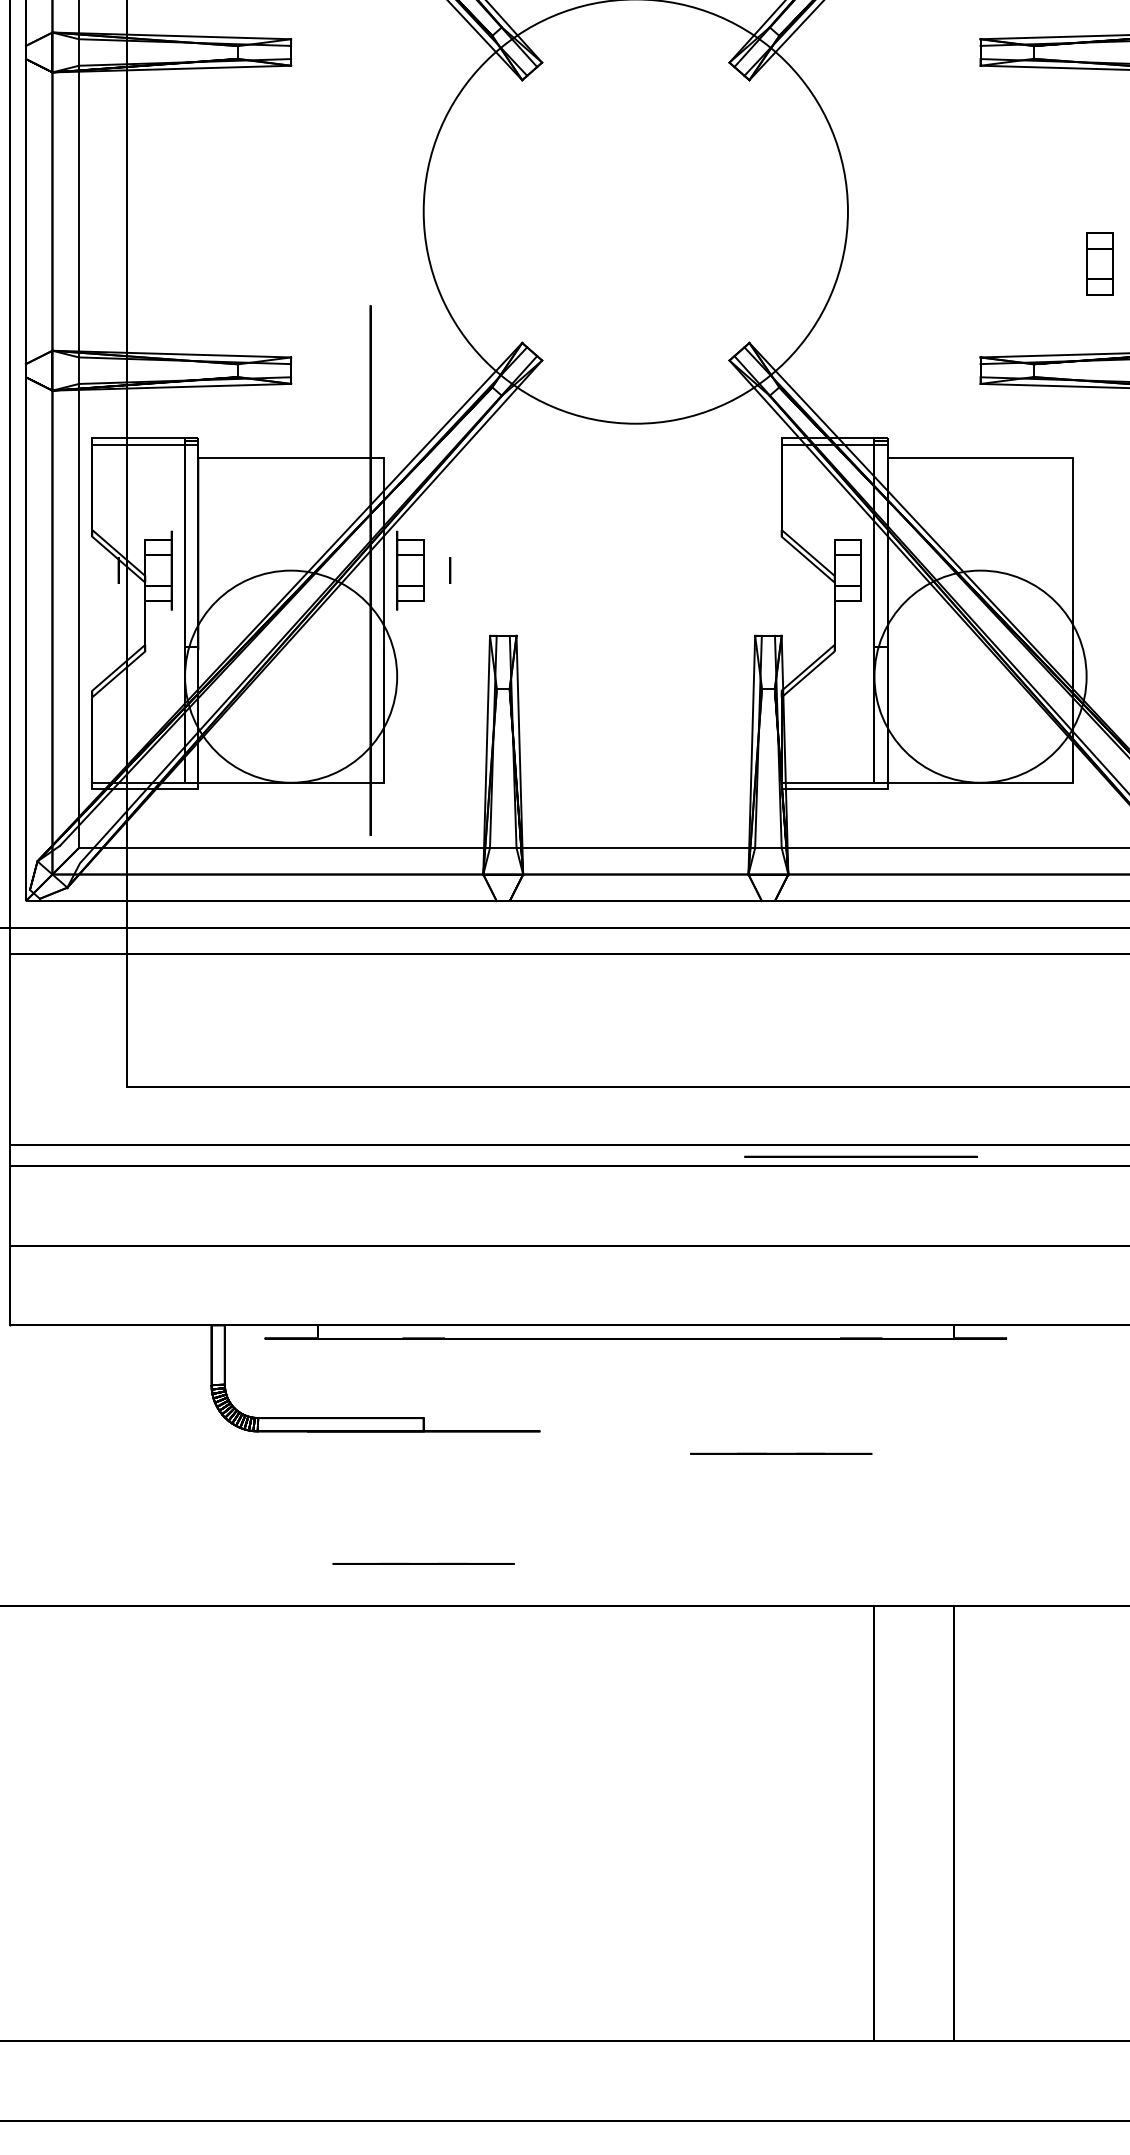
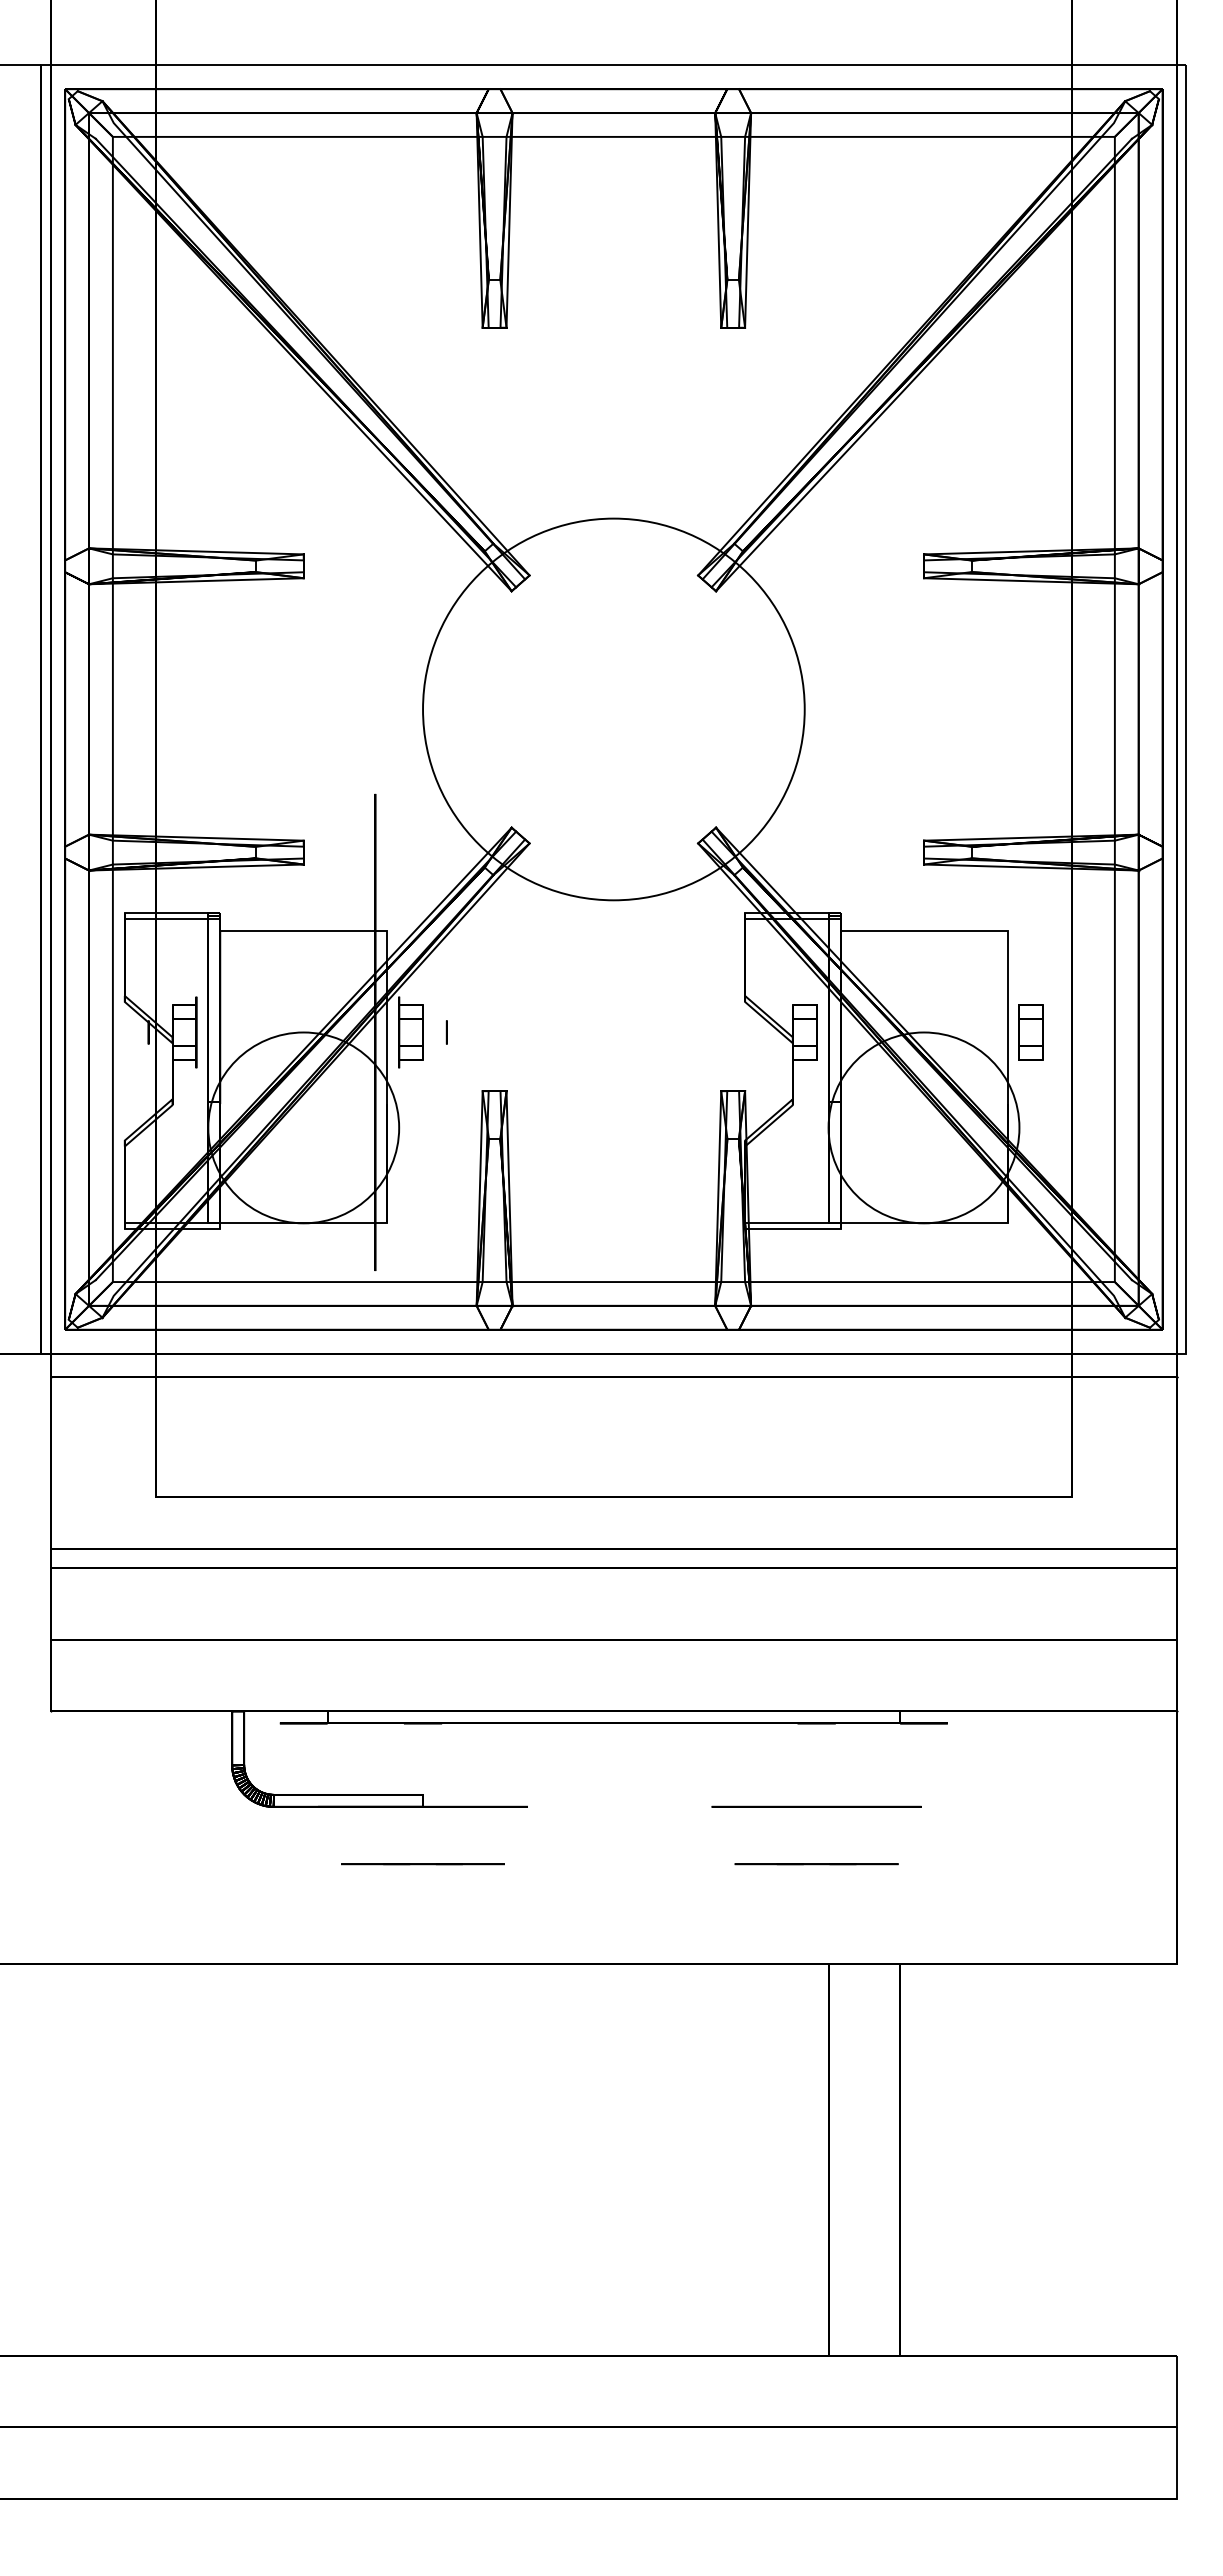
part: (1098, 263) -> (1030, 1032), moved
circle: (861, 1156) -> (816, 1806), moved
line: (781, 1454) -> (816, 1864), moved
line: (423, 1564) -> (422, 1864), moved

